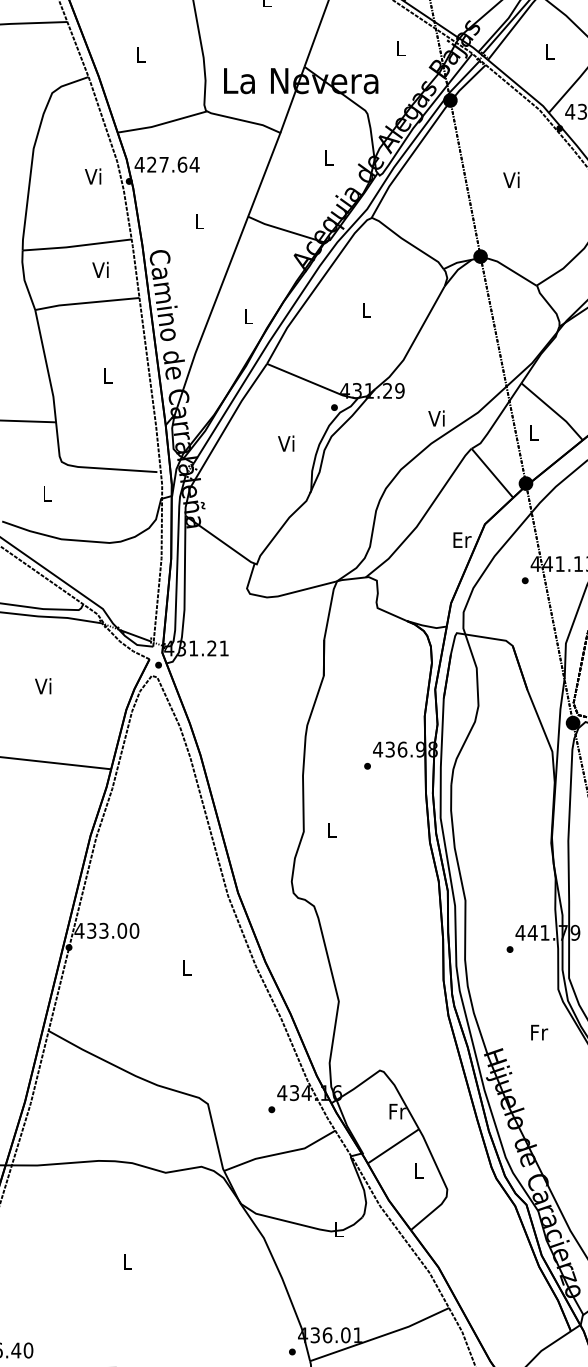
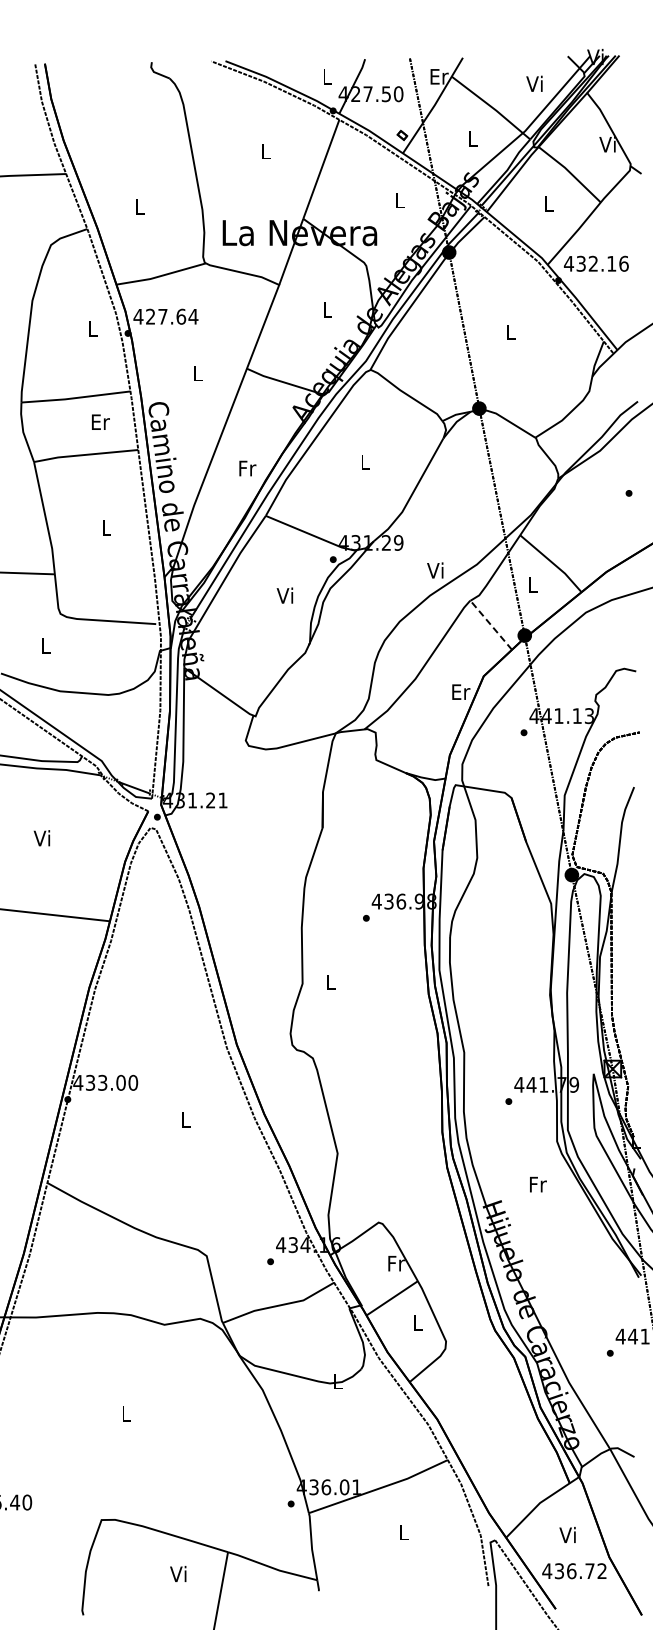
text: (92, 176) -> (91, 328), Vi -> L
text: (511, 179) -> (510, 331), Vi -> L
text: (101, 269) -> (100, 421), Vi -> Er
text: (248, 316) -> (247, 468), L -> Fr
line: (491, 472) -> (490, 624), solid -> dashed

